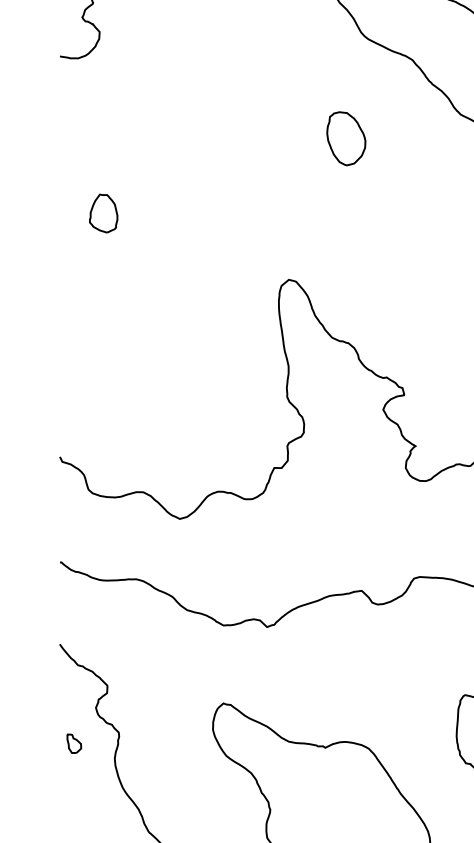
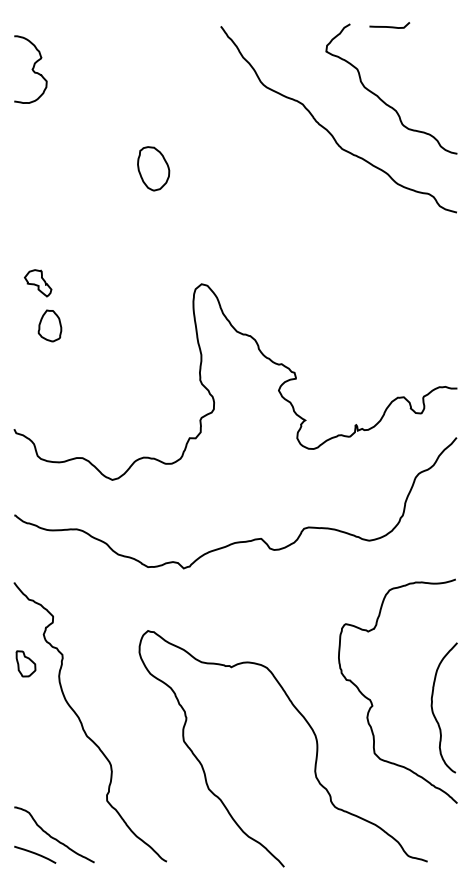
part: (346, 138) -> (153, 168), moved
part: (103, 212) -> (49, 325), moved
part: (89, 278) -> (38, 283), added
part: (73, 743) -> (25, 663), size x1.67

